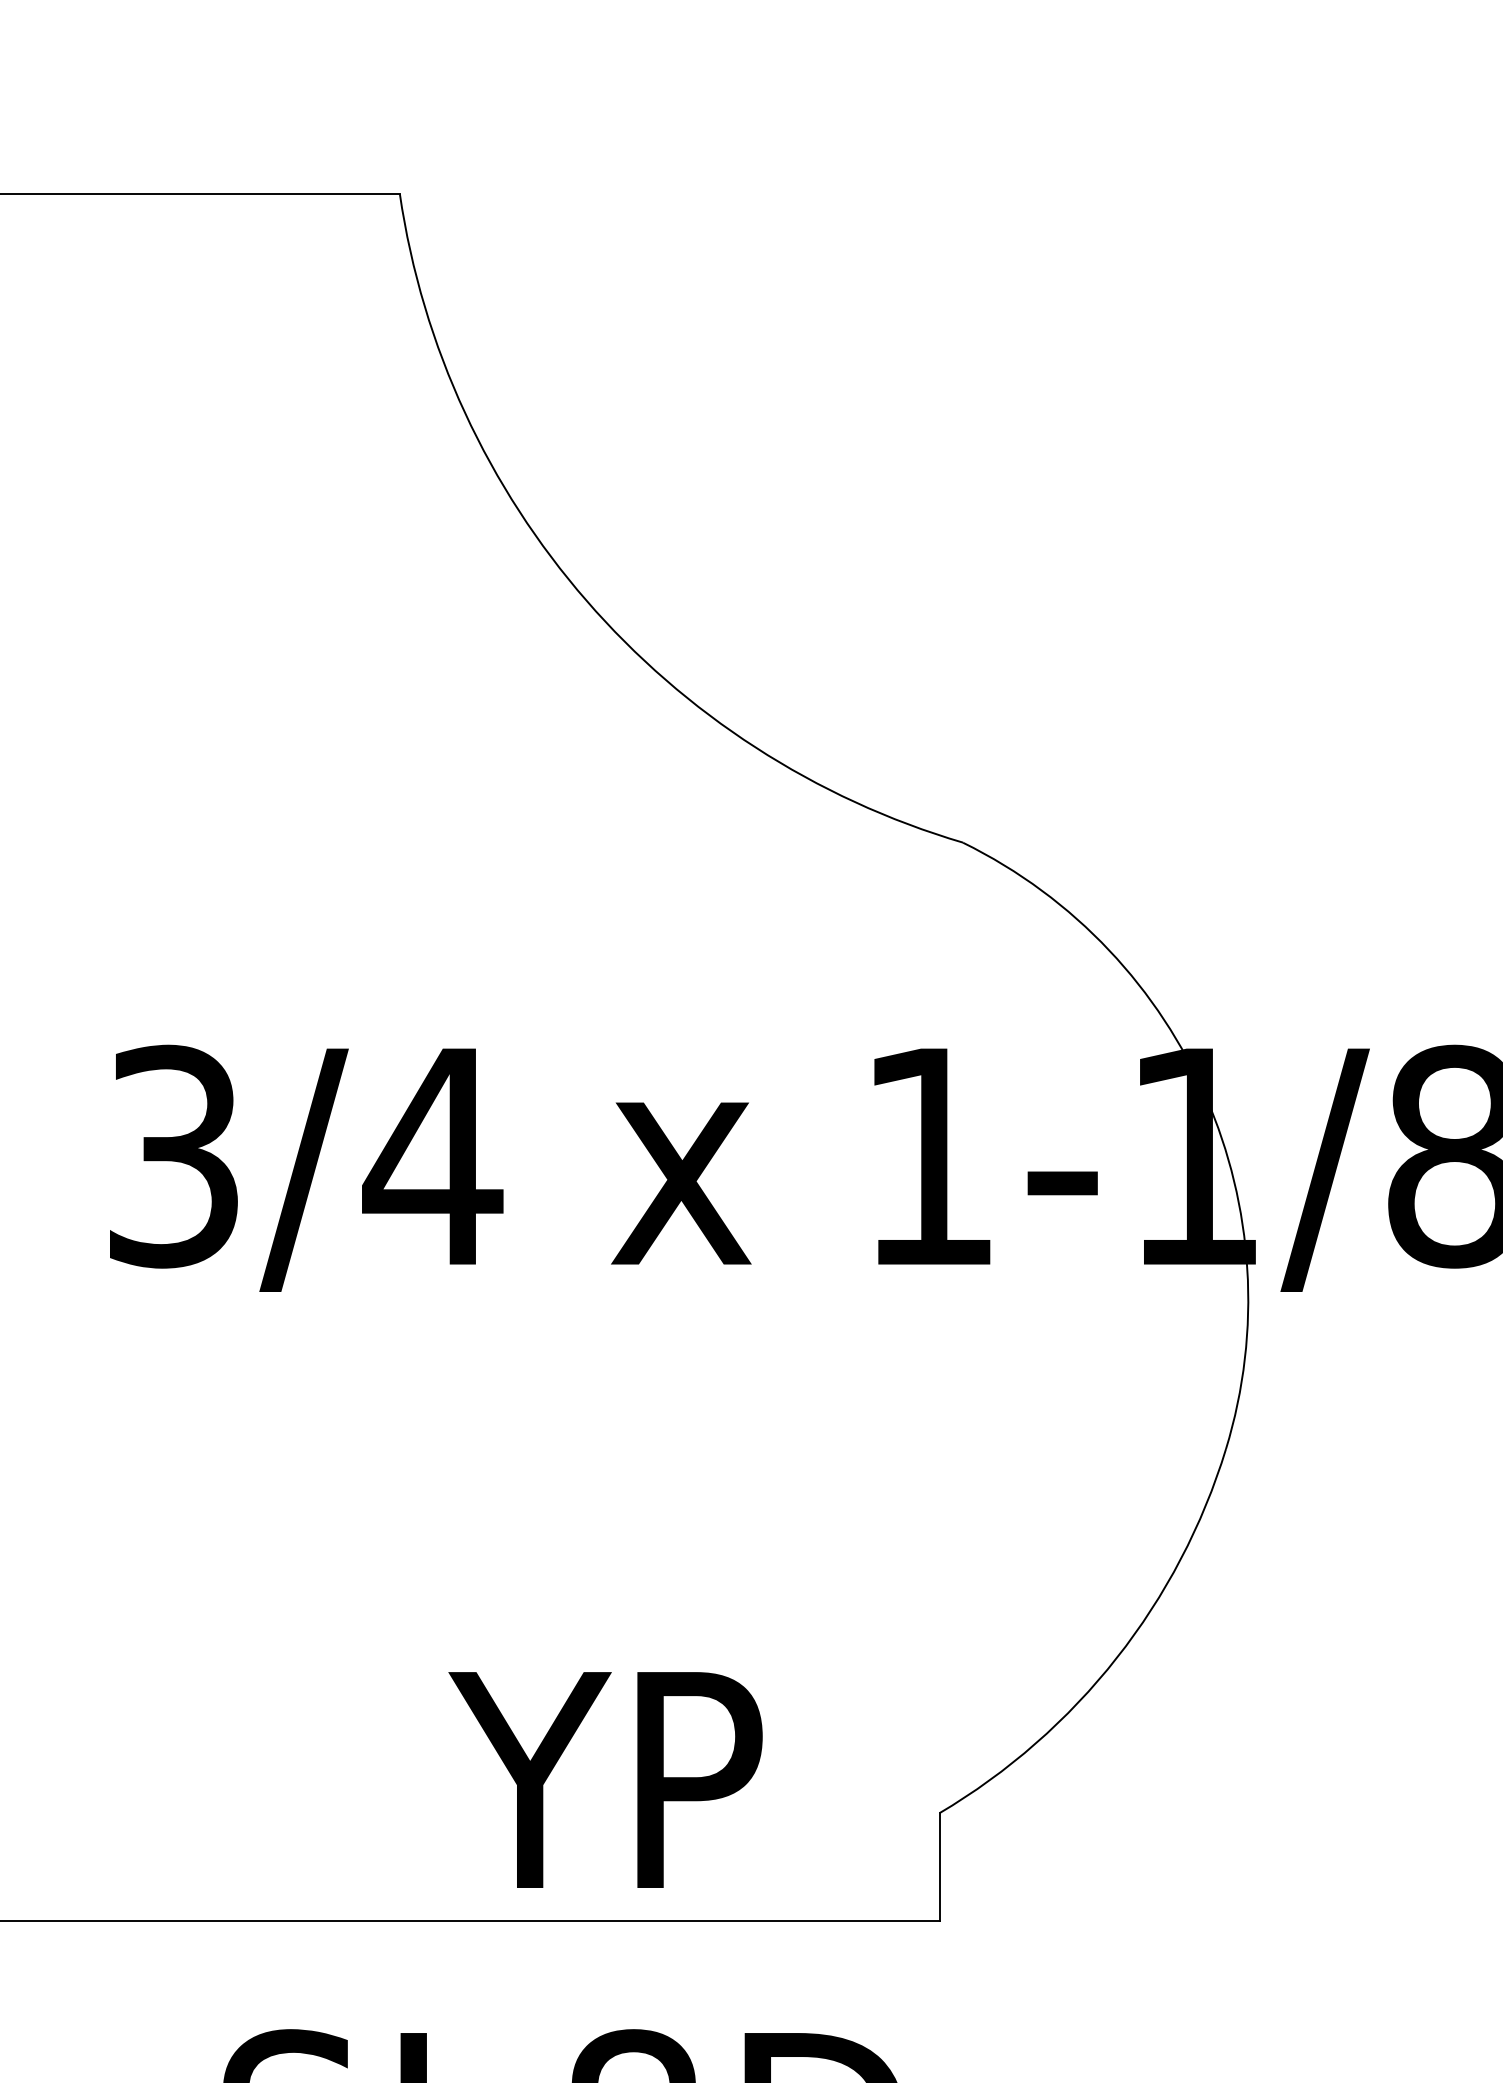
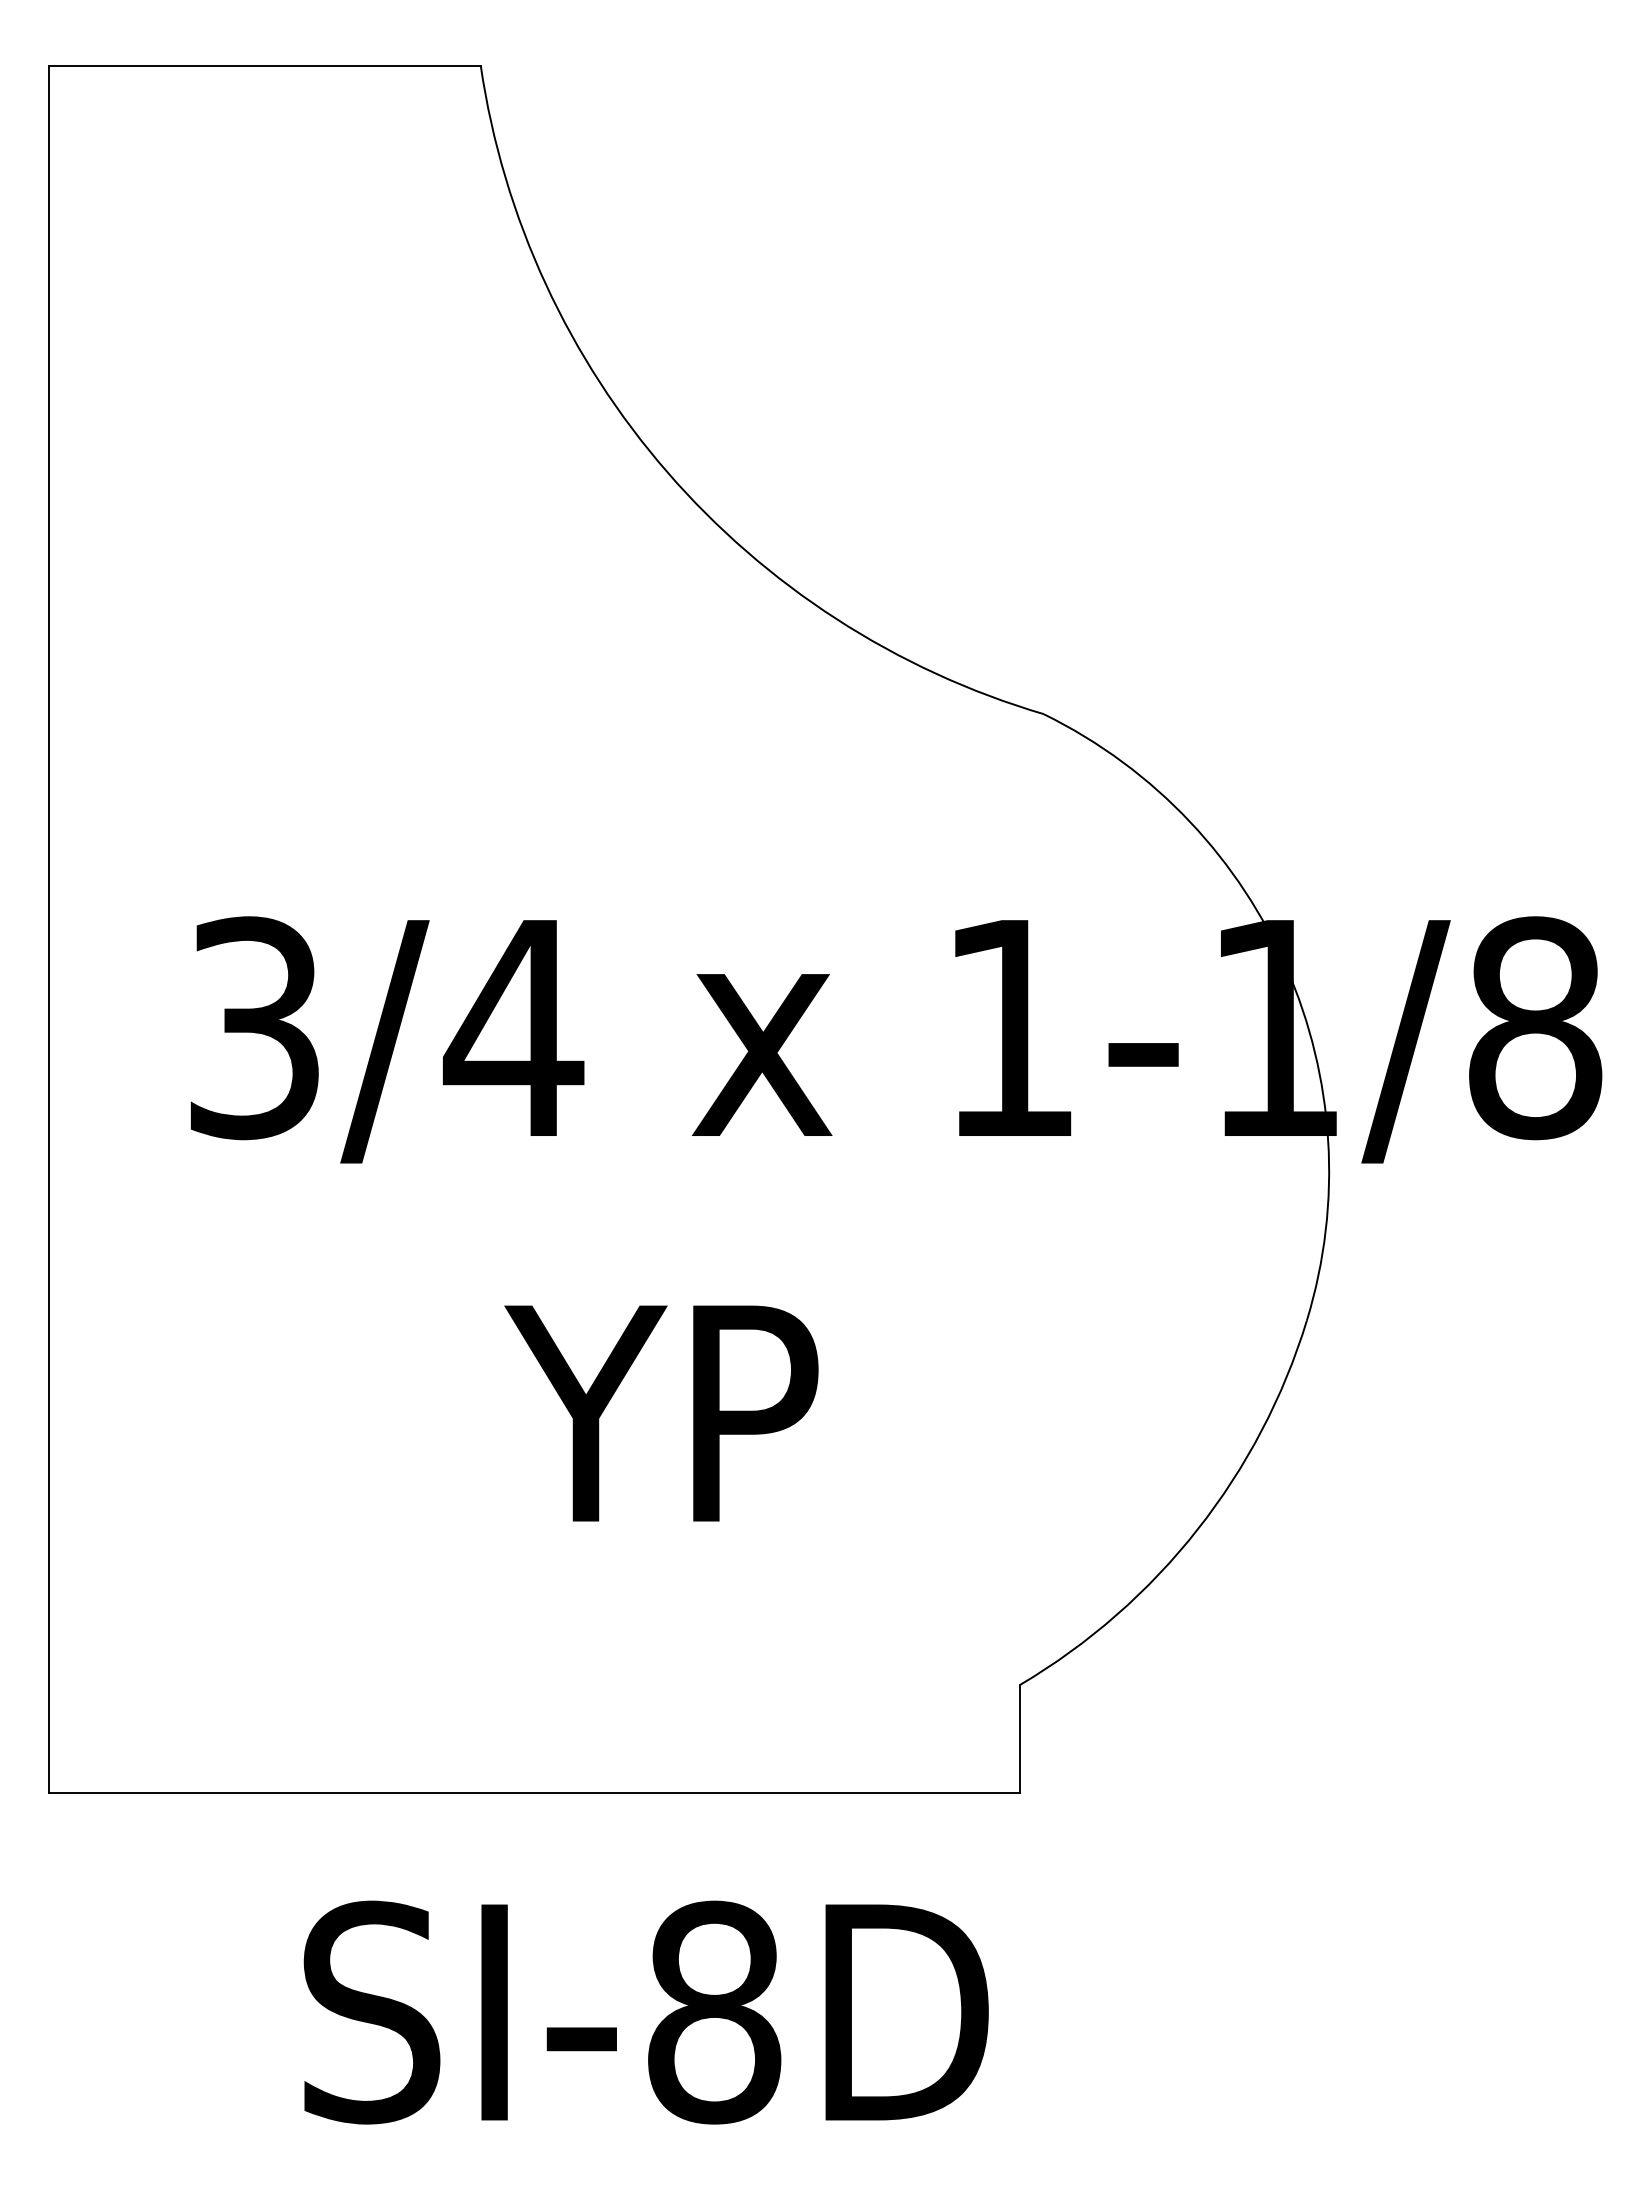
text: (605, 1779) -> (661, 1413), moved

